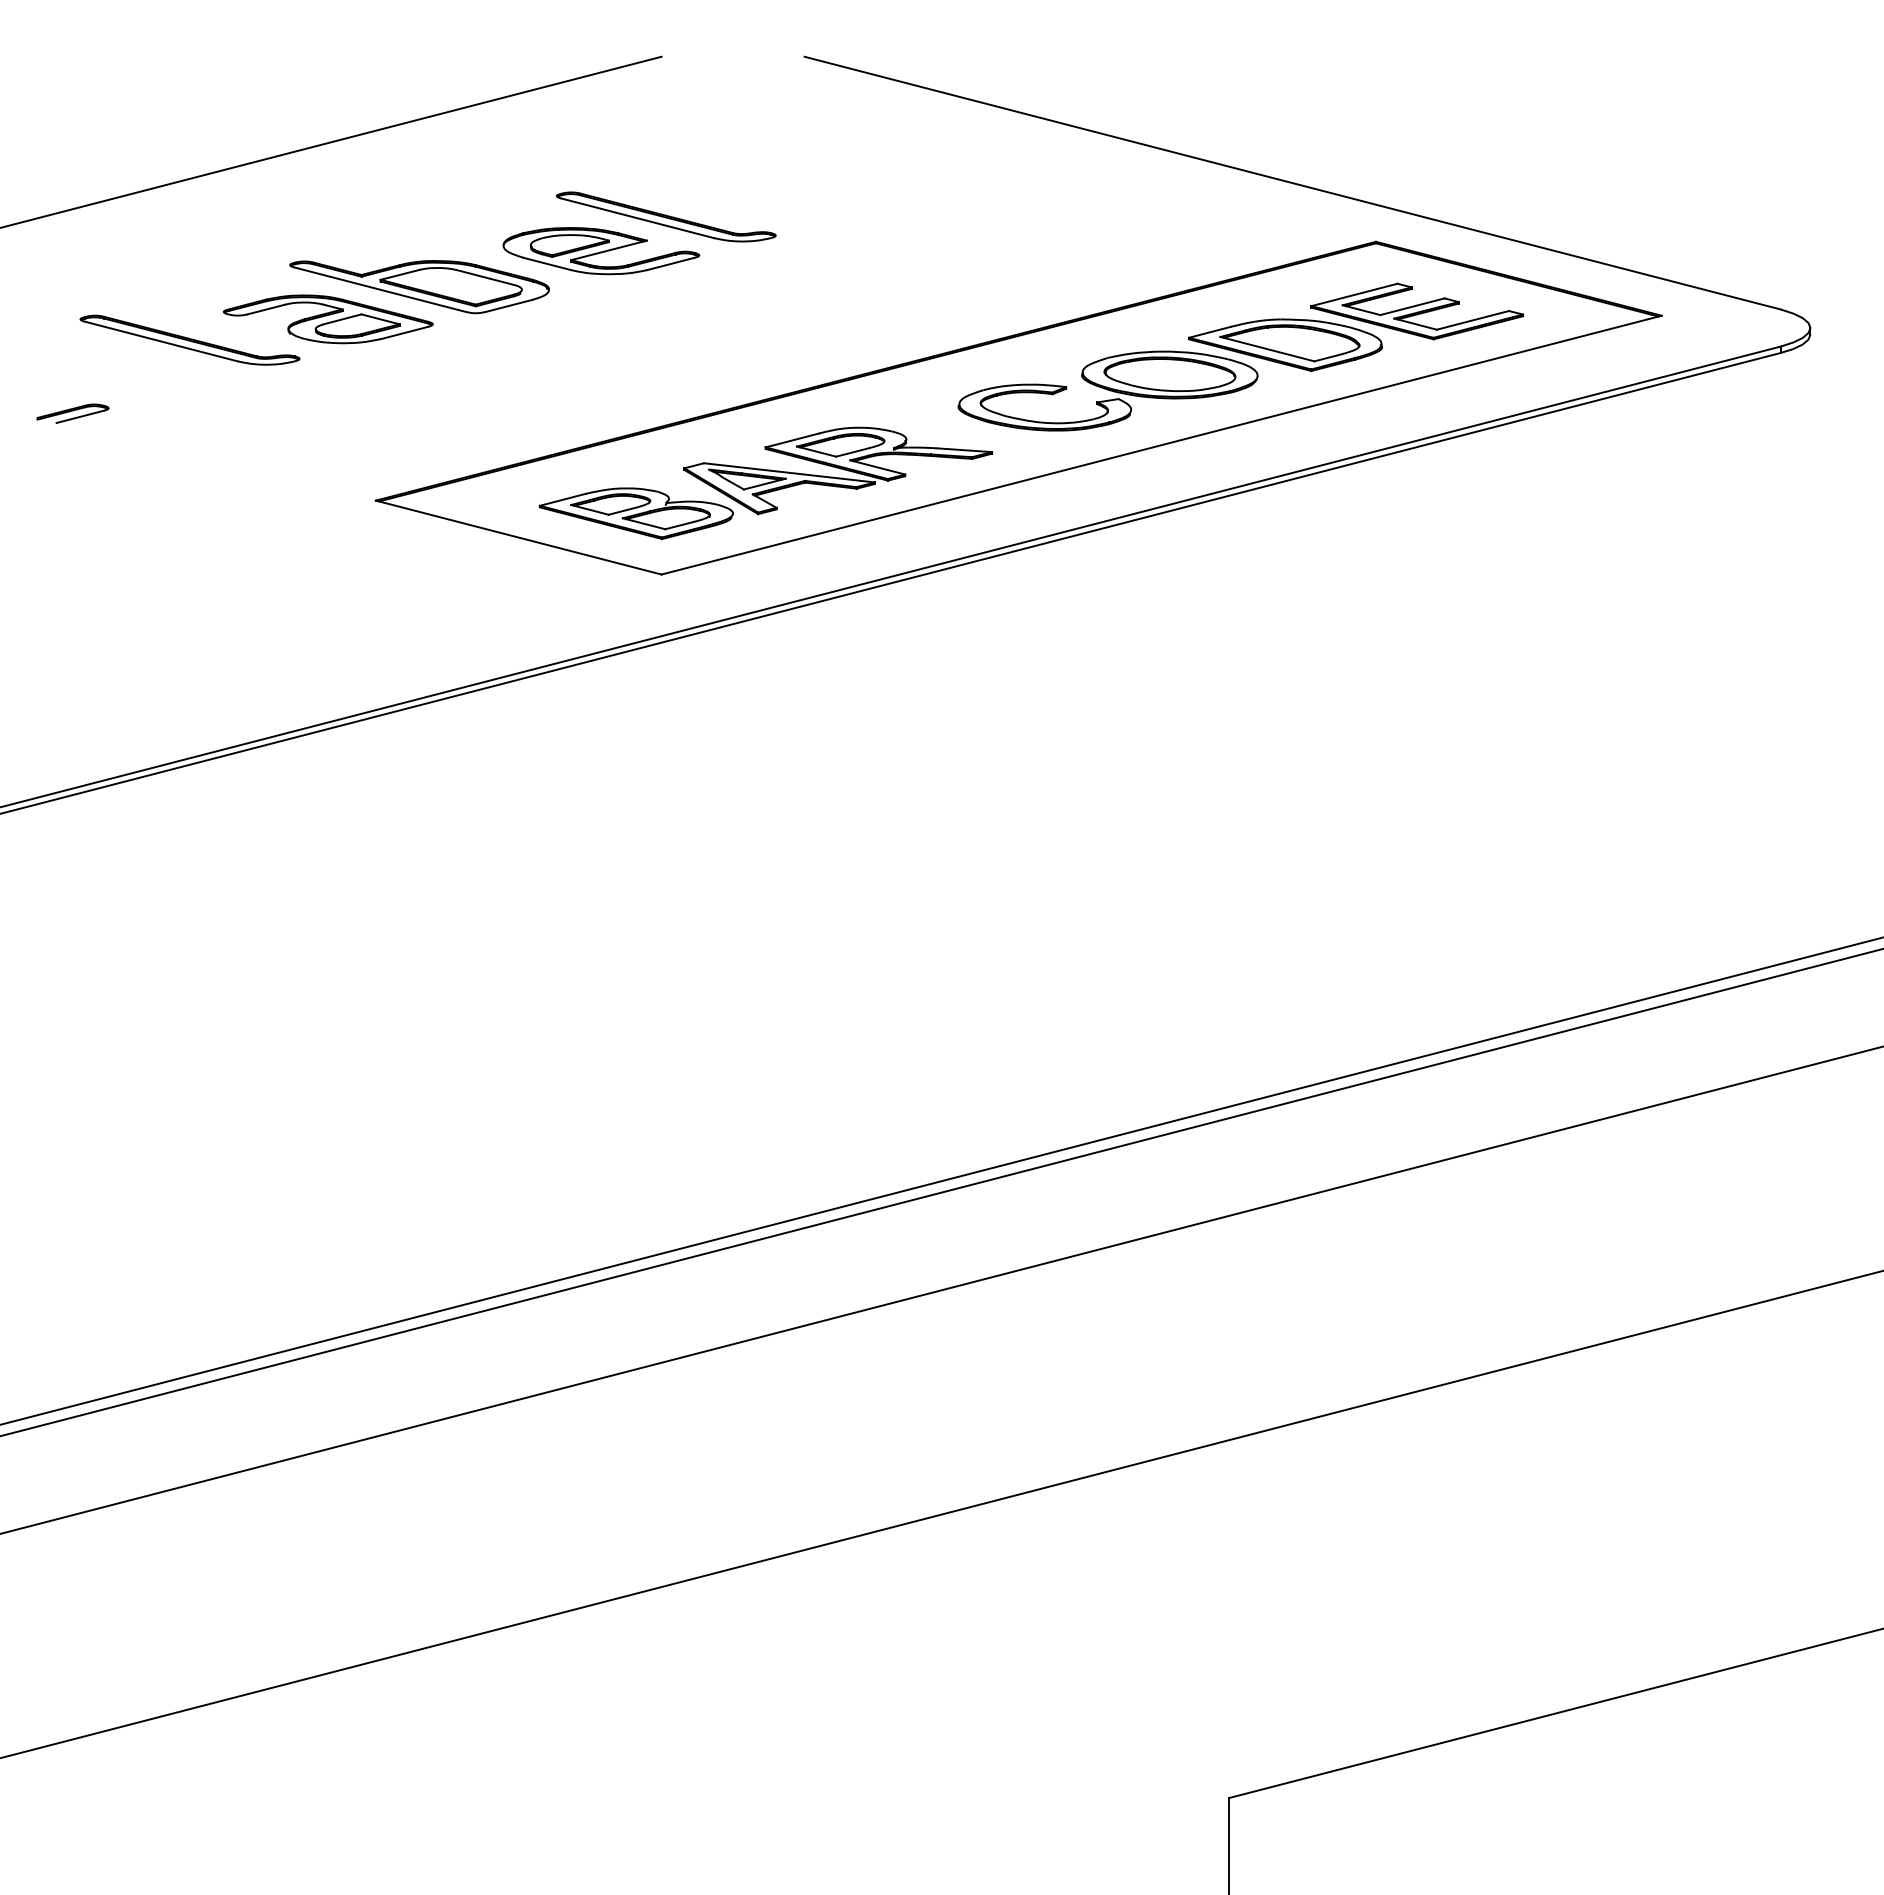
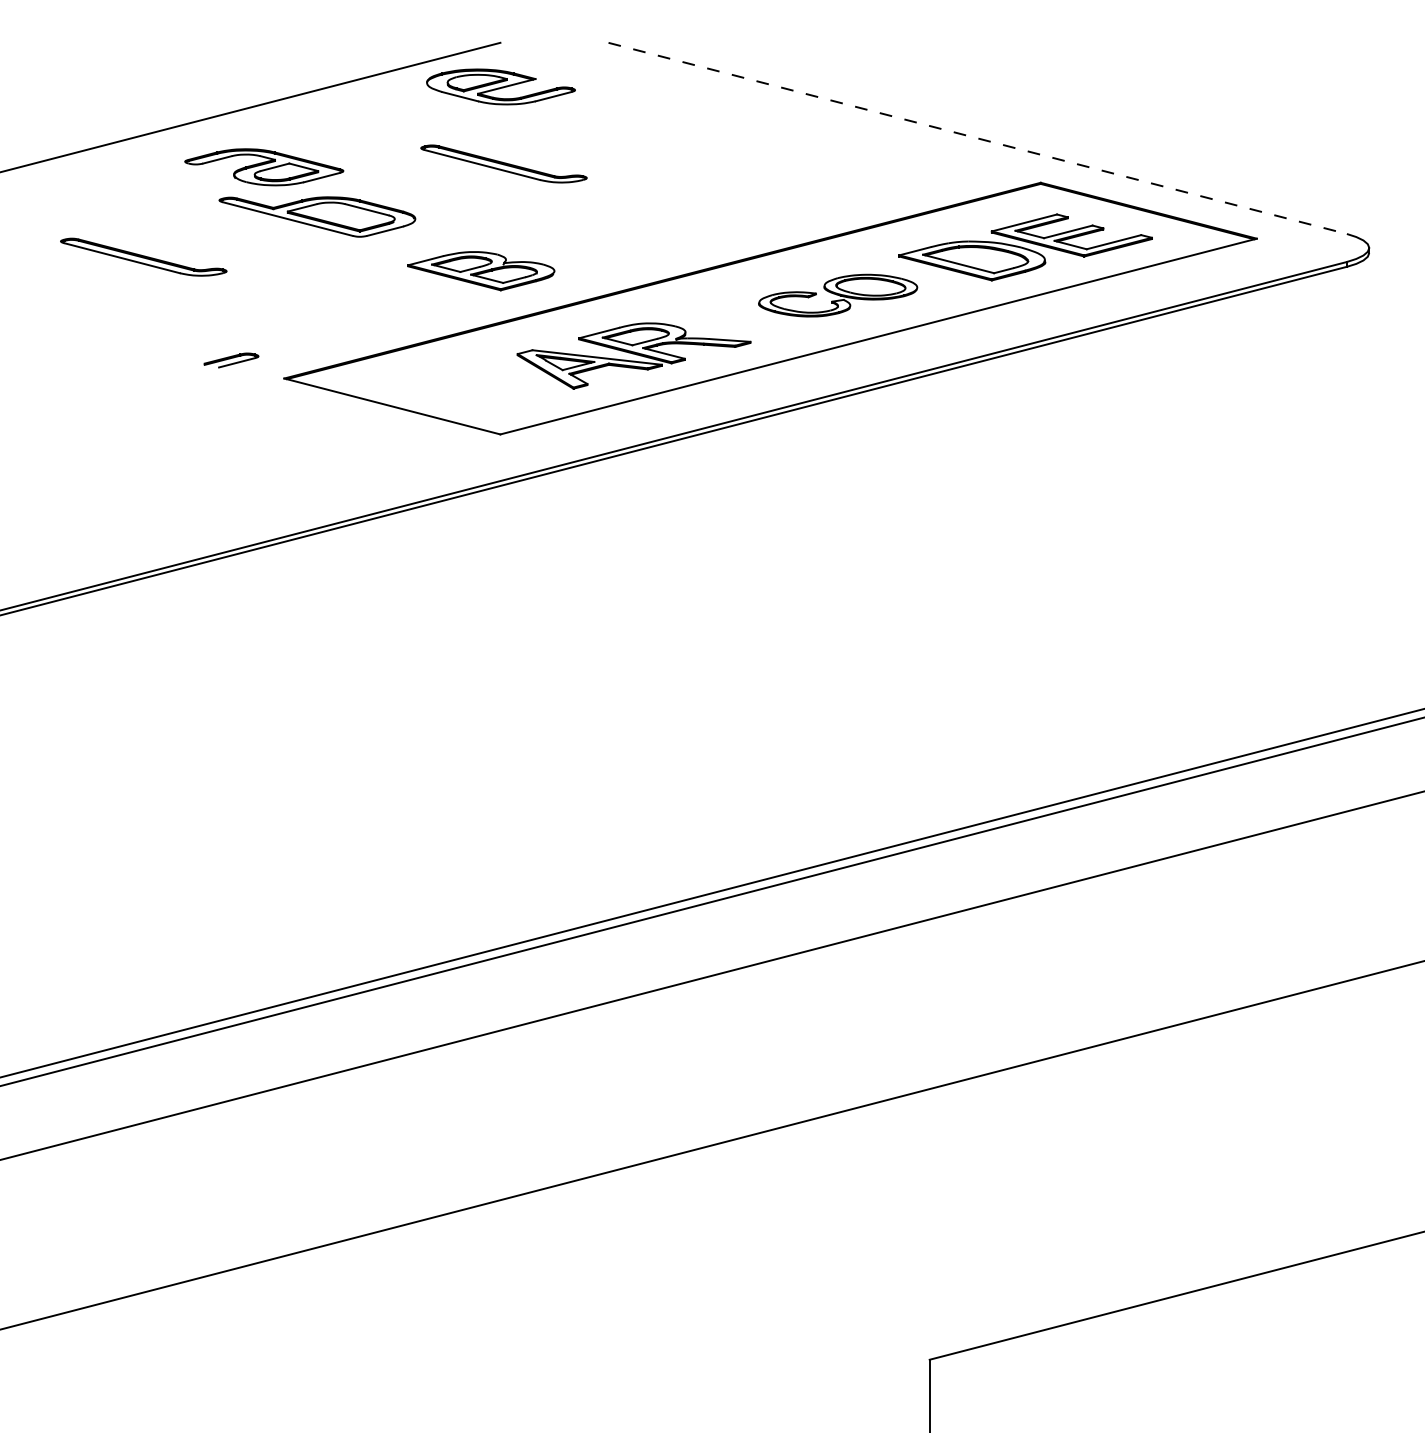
line: (1293, 183) -> (978, 138), solid -> dashed
part: (601, 251) -> (501, 87), moved
part: (328, 319) -> (264, 167), moved
part: (1107, 390) -> (837, 295), size x0.7
part: (72, 413) -> (231, 360), moved
part: (635, 513) -> (480, 271), moved

